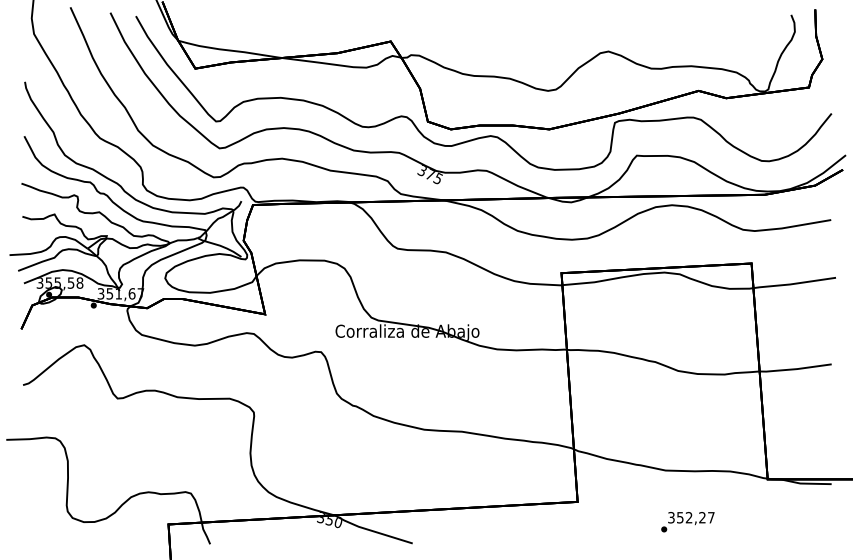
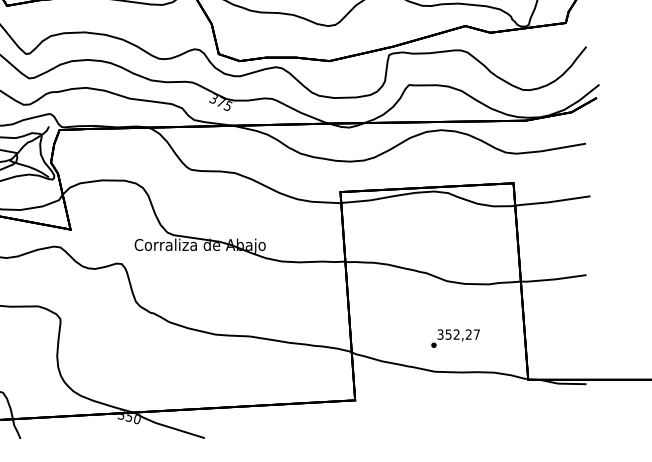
text: (687, 522) -> (455, 338), moved

